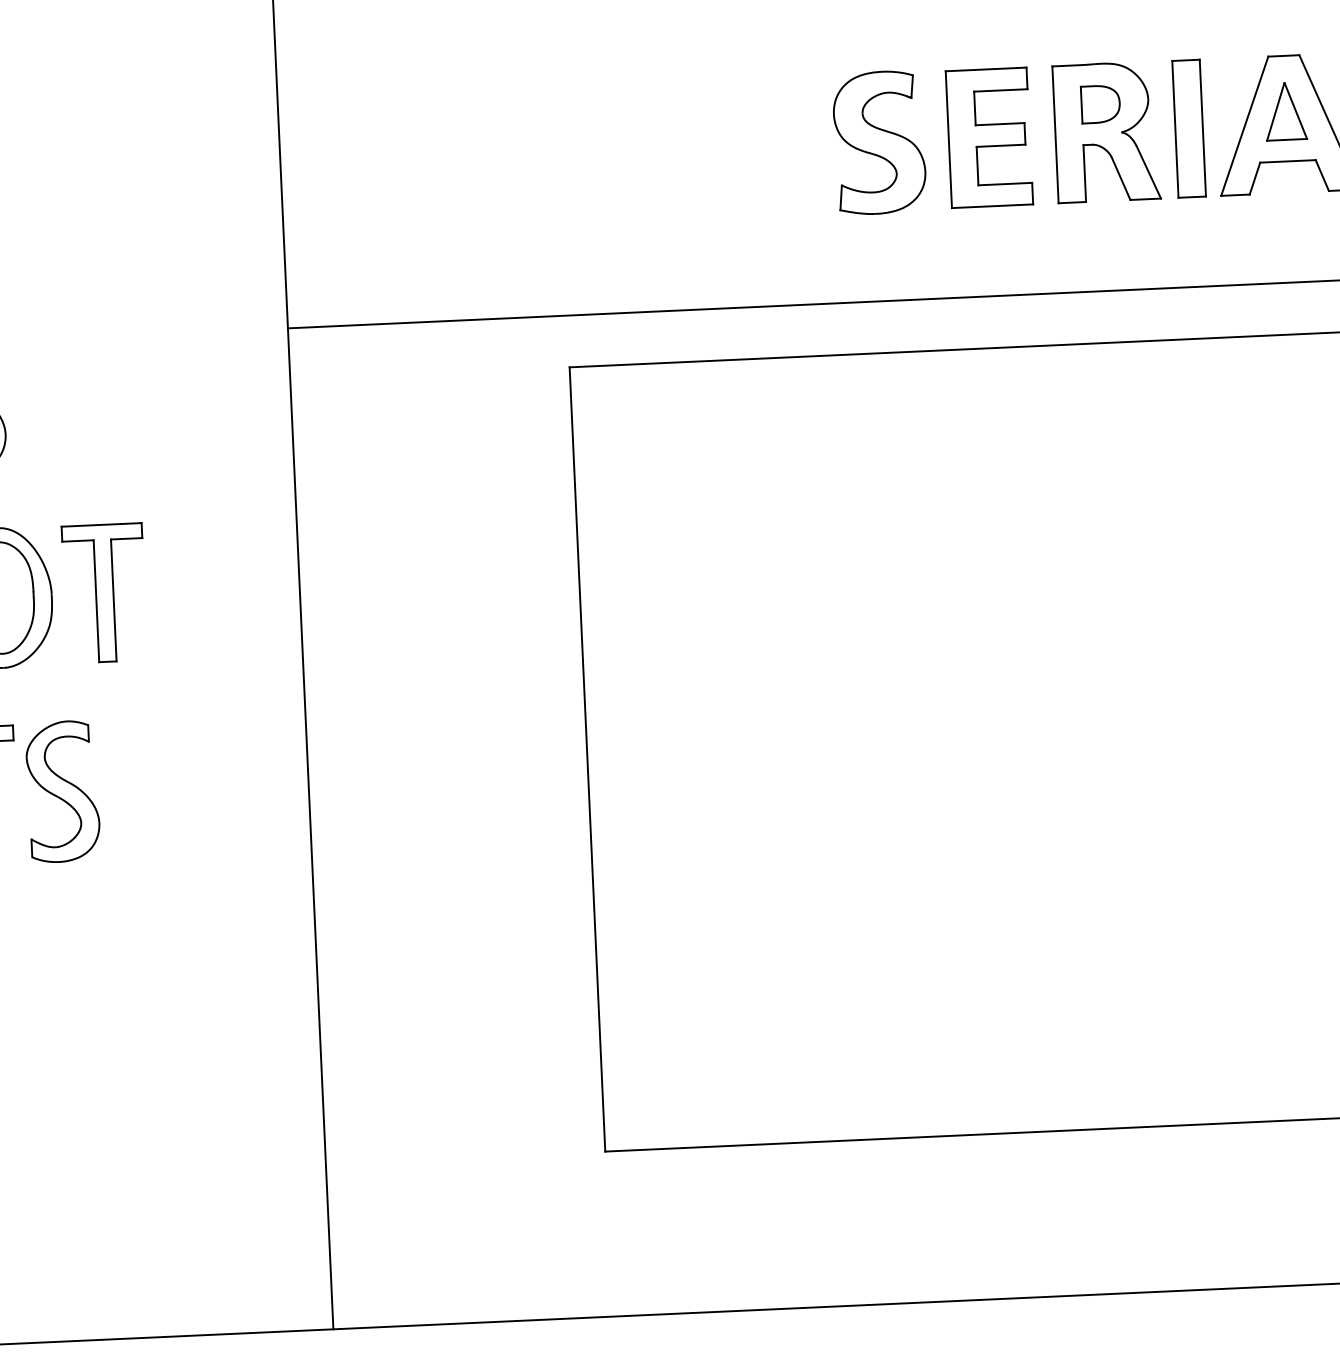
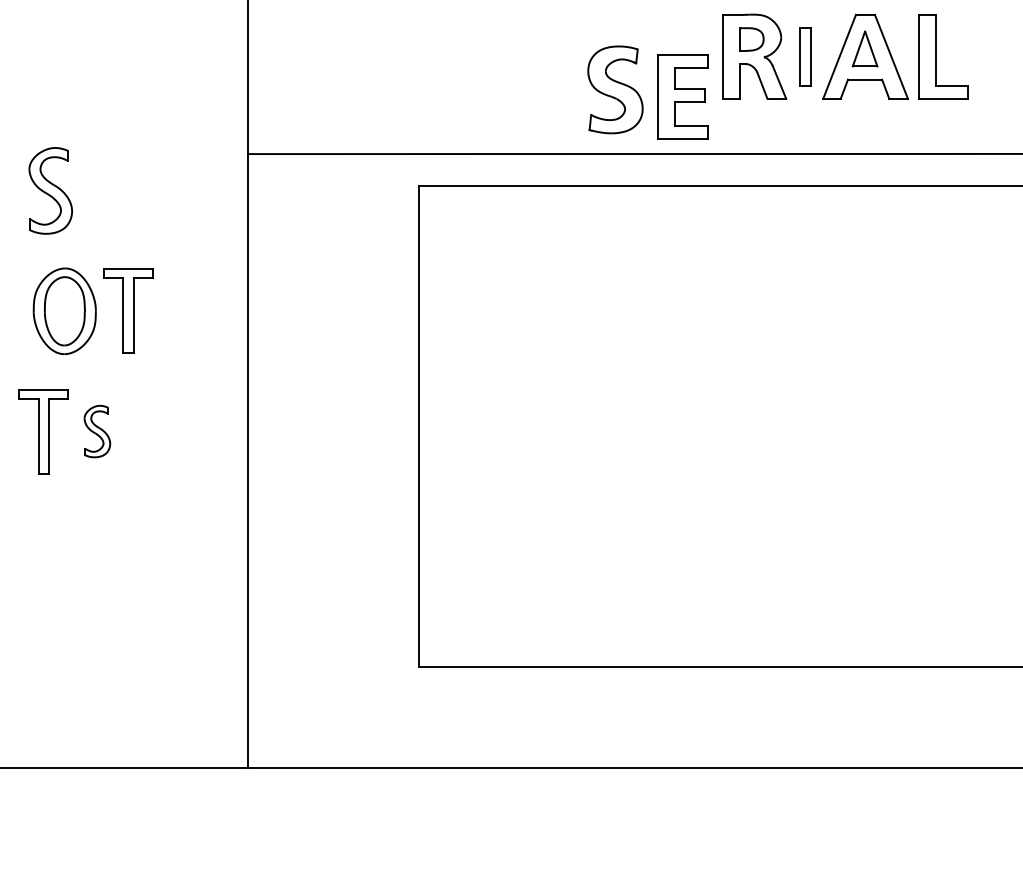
part: (1189, 128) -> (805, 56), size x0.7
part: (988, 137) -> (682, 96), moved
part: (879, 142) -> (615, 89), moved
part: (63, 791) -> (97, 431), size x0.6

